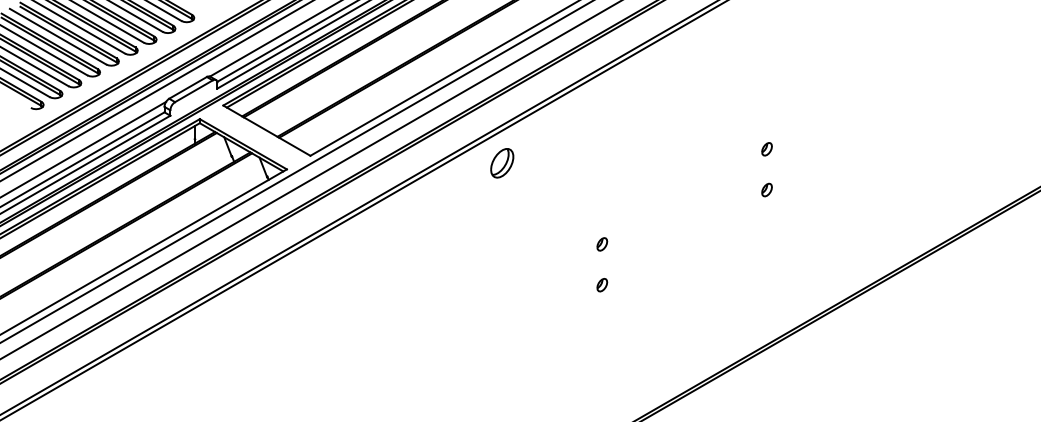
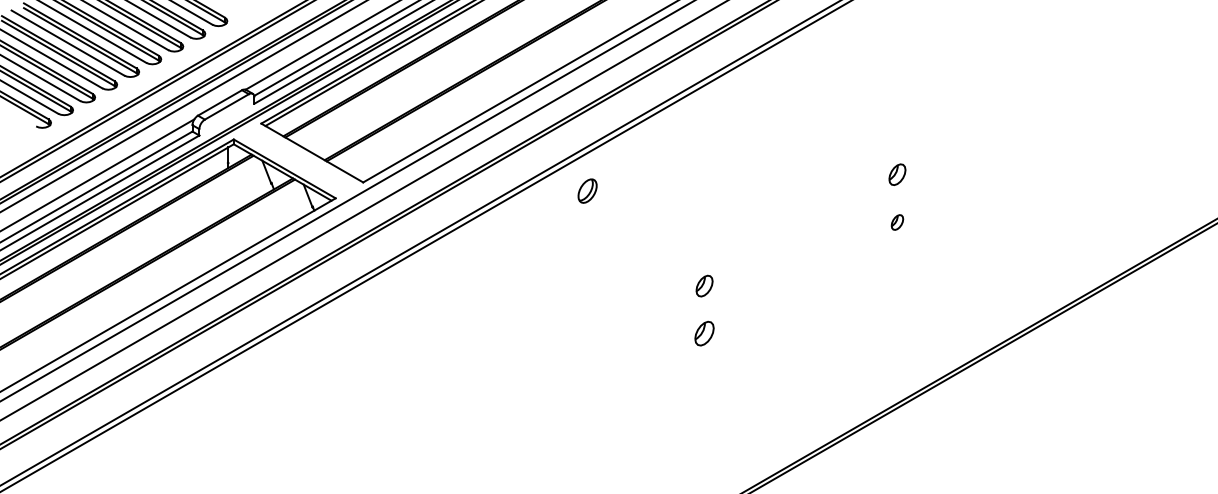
part: (767, 149) -> (897, 174), size x1.4
part: (502, 162) -> (587, 190), size x0.7
part: (602, 243) -> (704, 285), size x1.4
part: (602, 284) -> (704, 333), size x1.6

